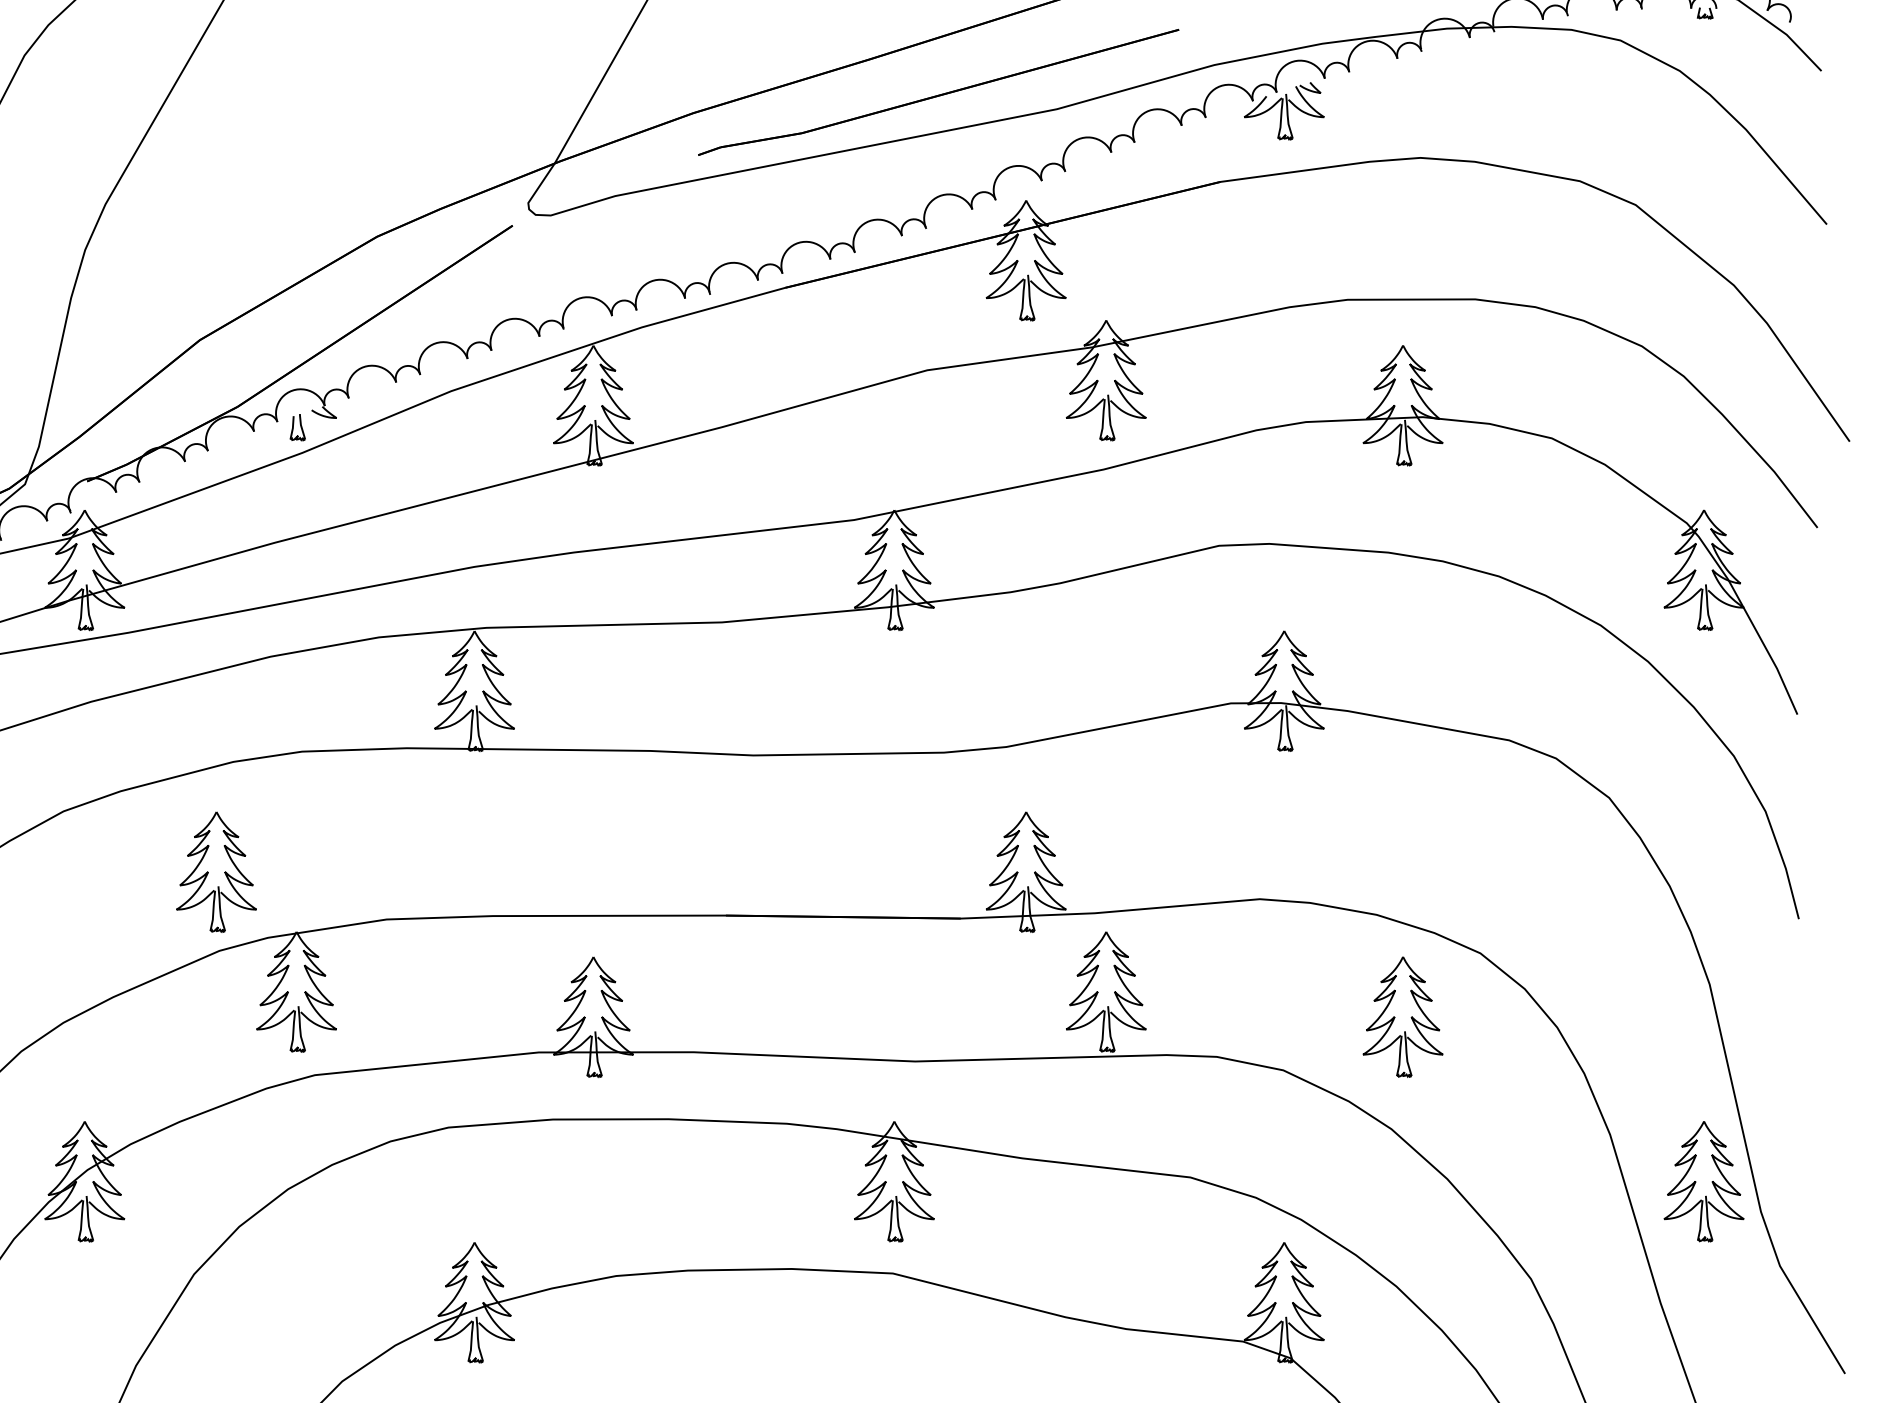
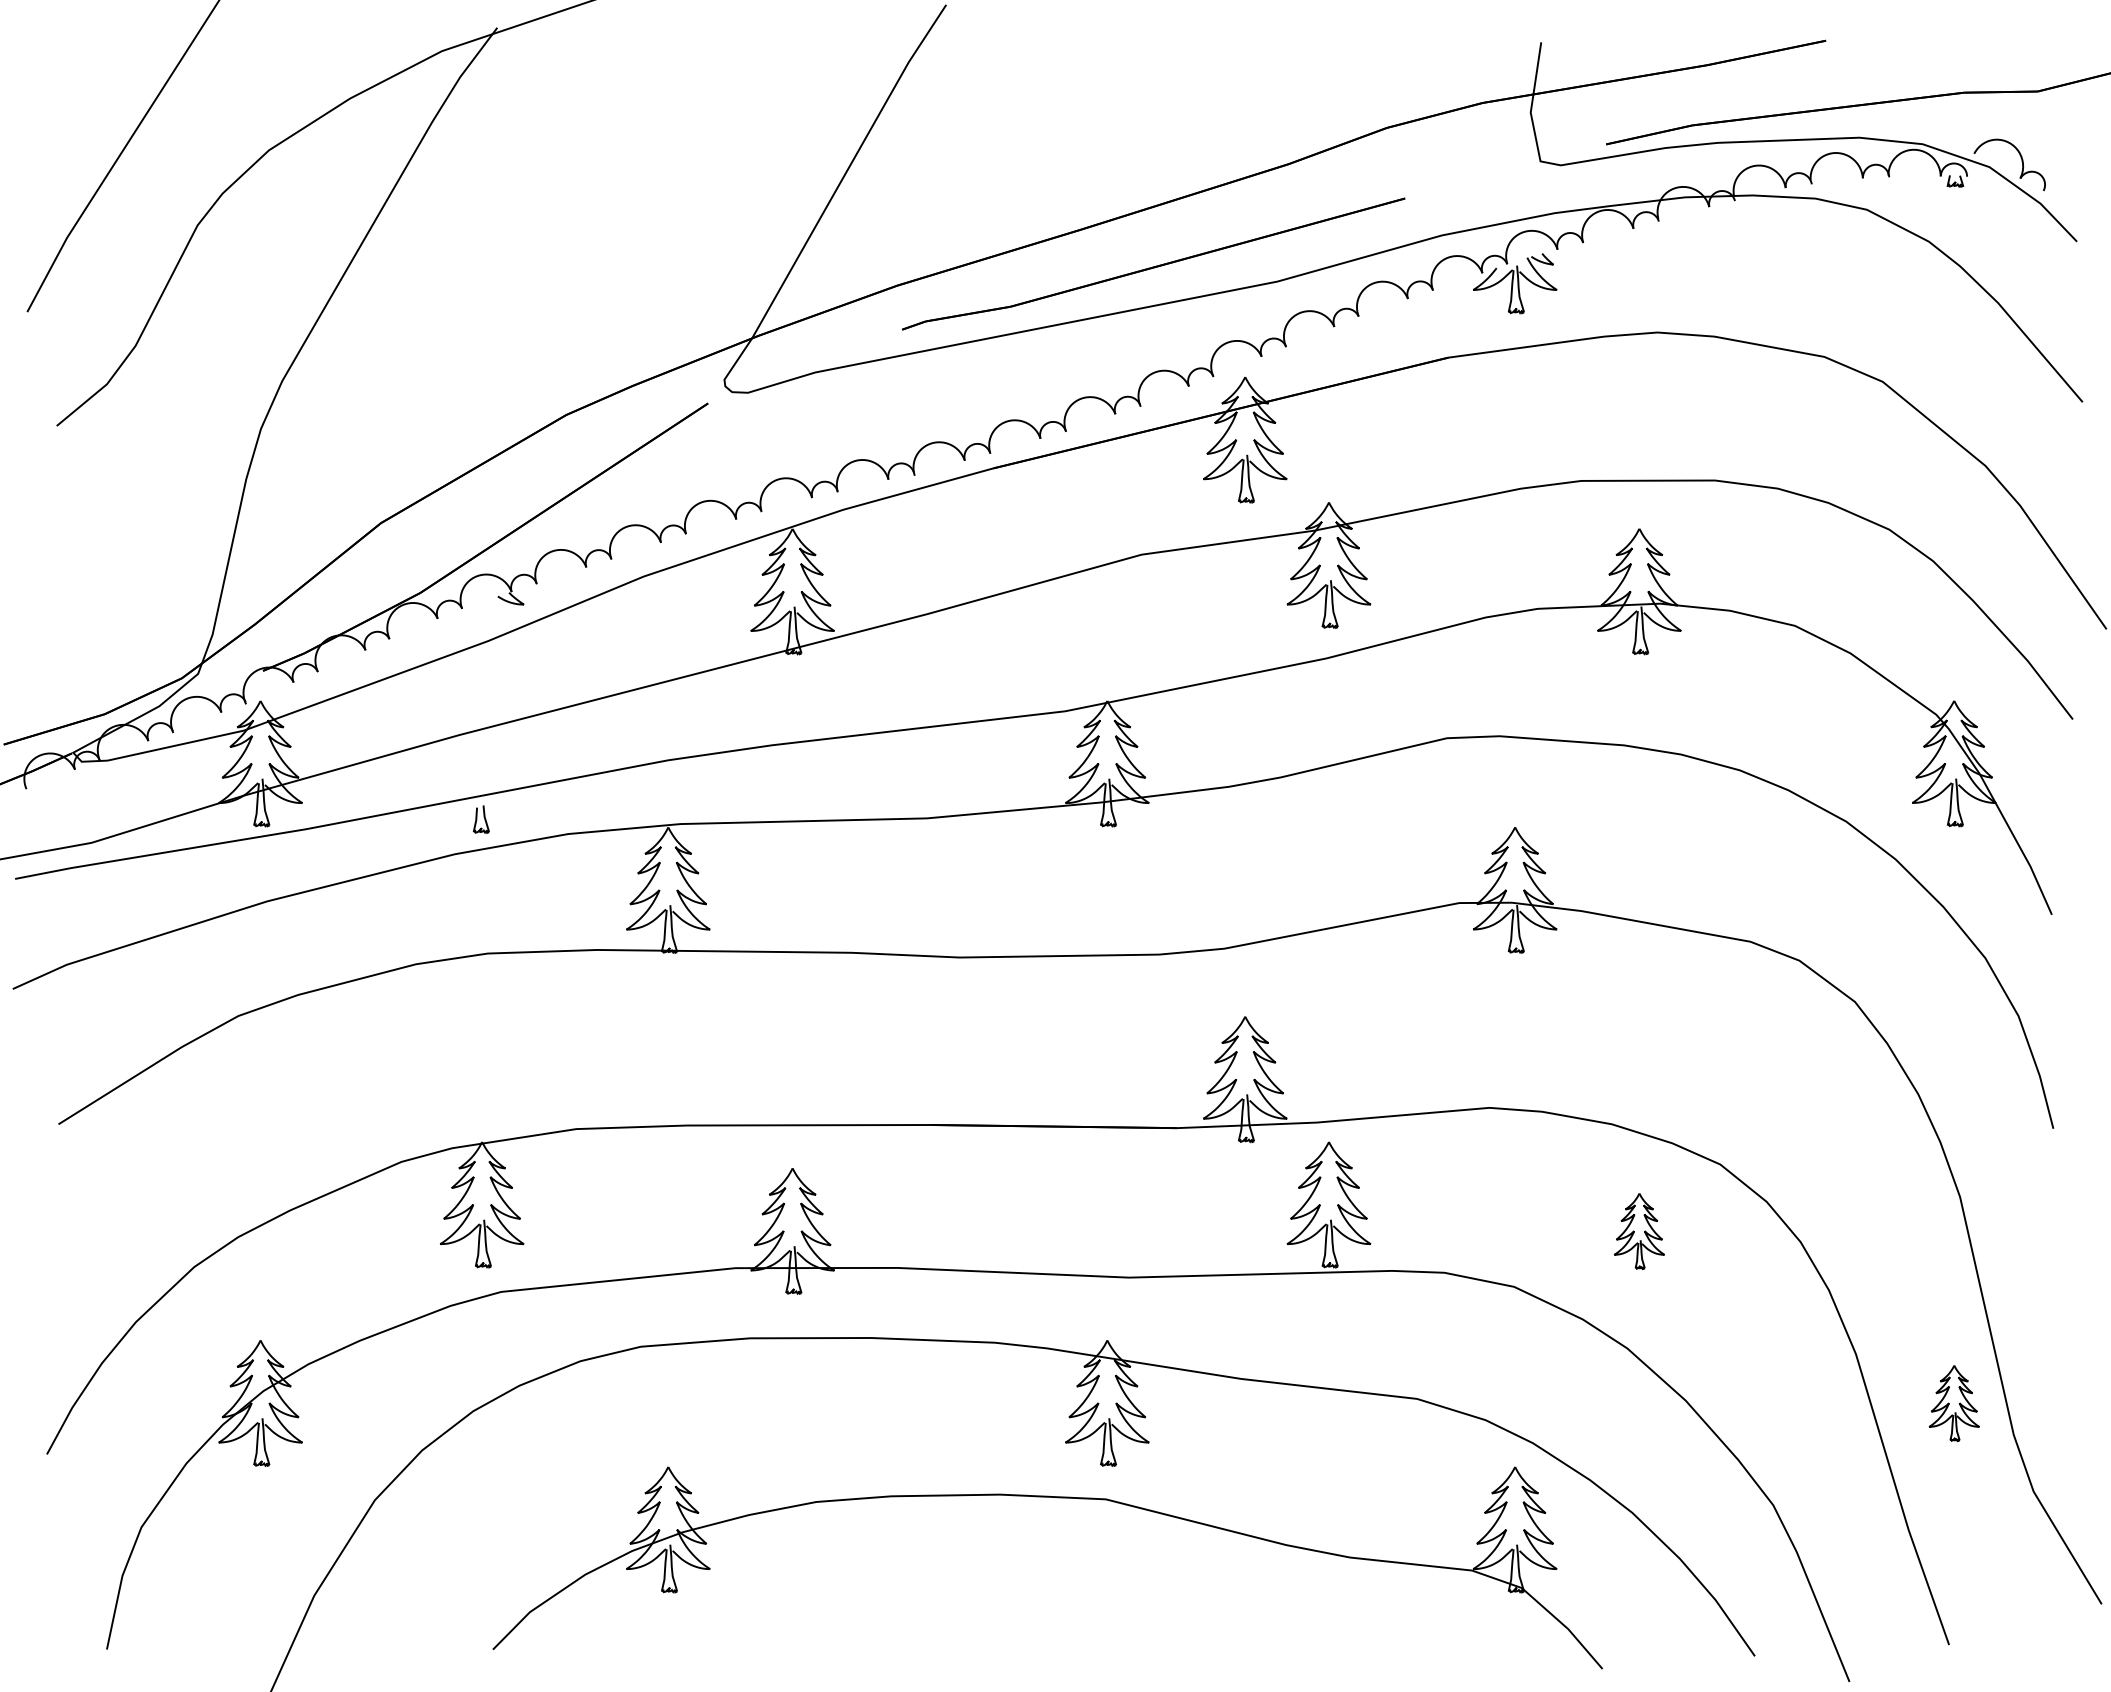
part: (296, 427) -> (480, 819), moved
part: (216, 872) -> (398, 1079), removed
part: (1403, 1017) -> (1639, 1231), size x0.6
part: (1704, 1181) -> (1954, 1403), size x0.6

